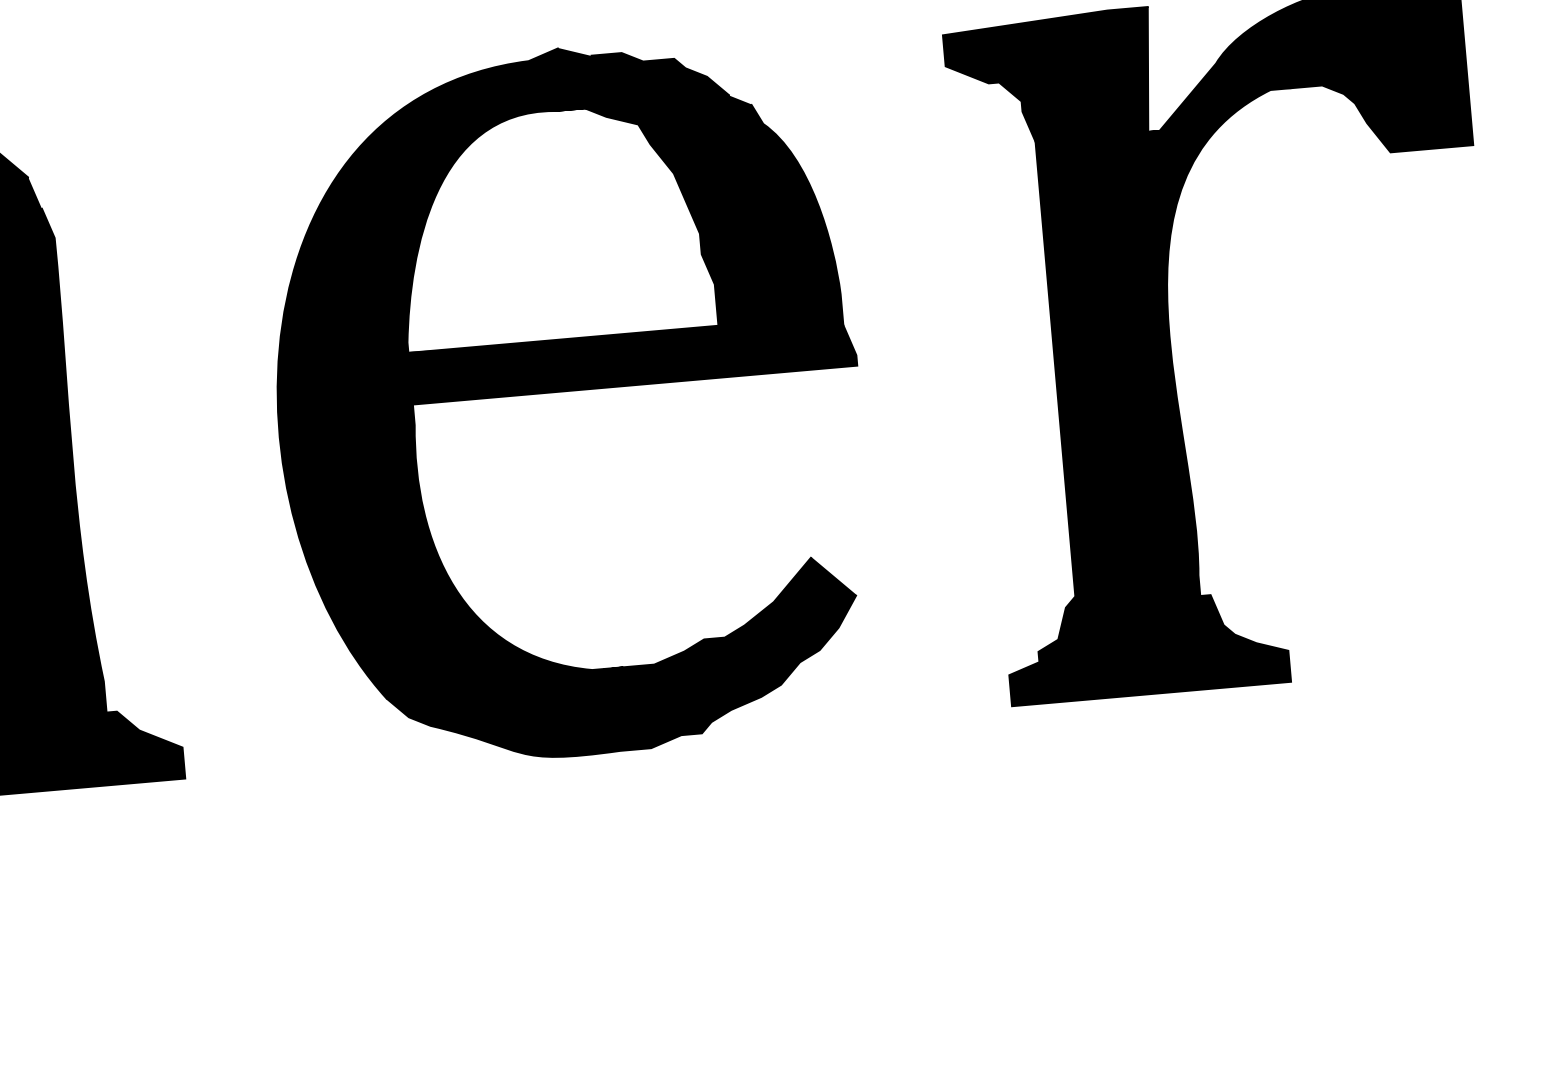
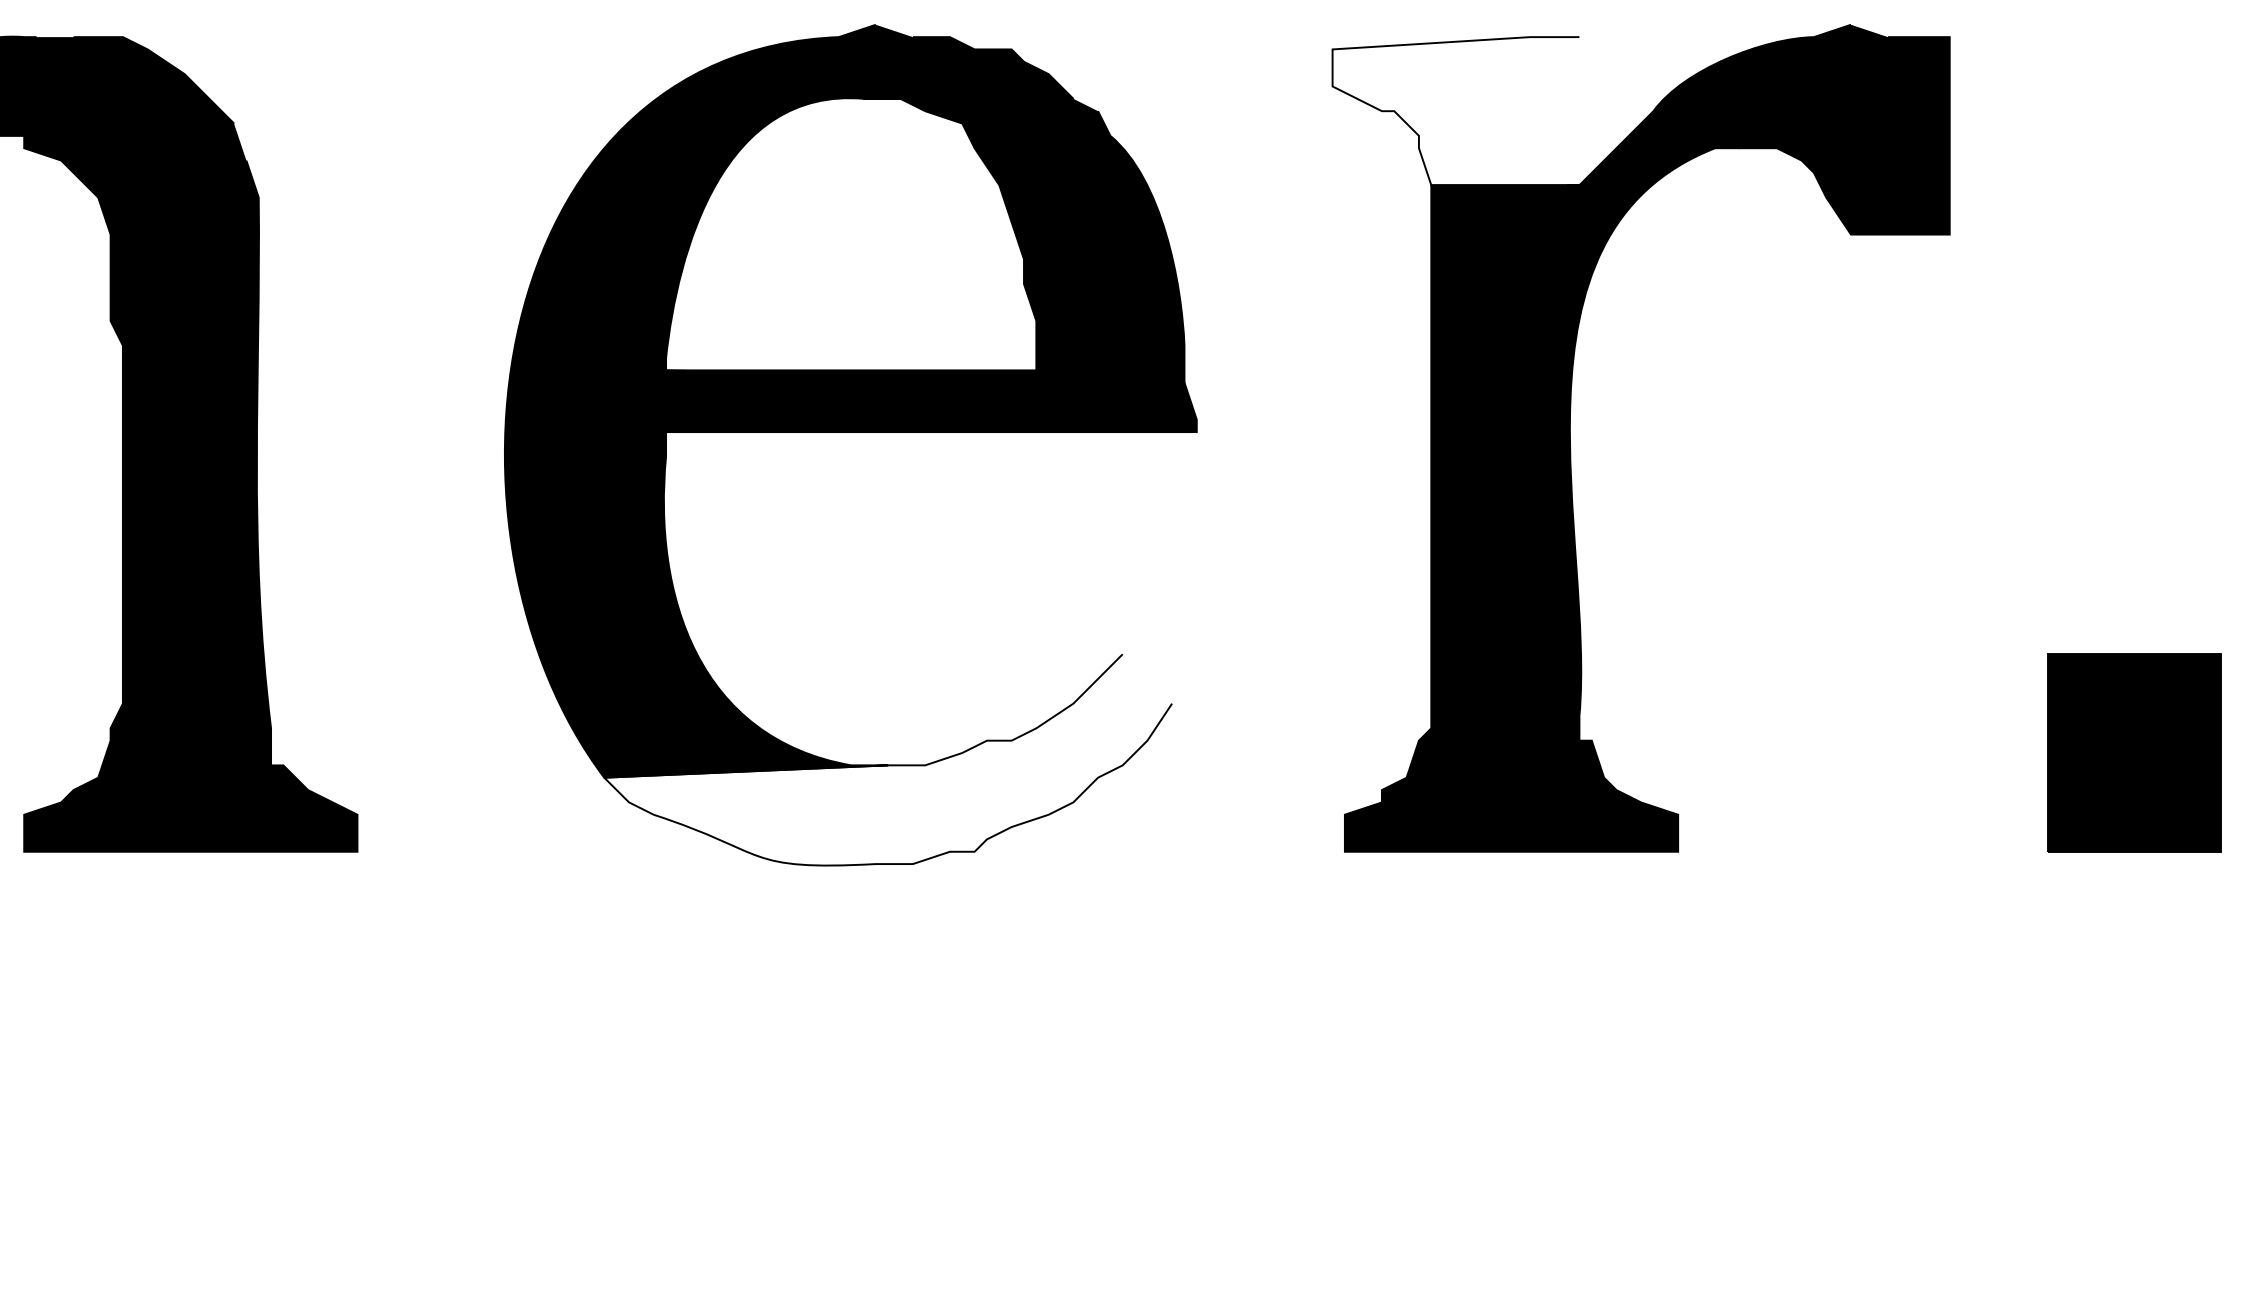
fill: (1050, 78) -> (1455, 111), removed
fill: (623, 662) -> (888, 759), removed

